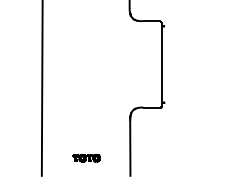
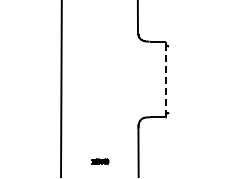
line: (161, 64) -> (165, 79), solid -> dashed
part: (85, 157) -> (99, 161), size x0.7

